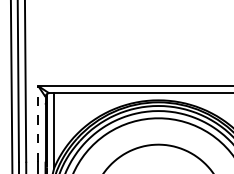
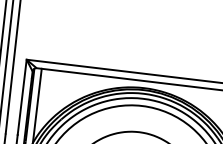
line: (38, 123) -> (22, 96), dashed -> solid

